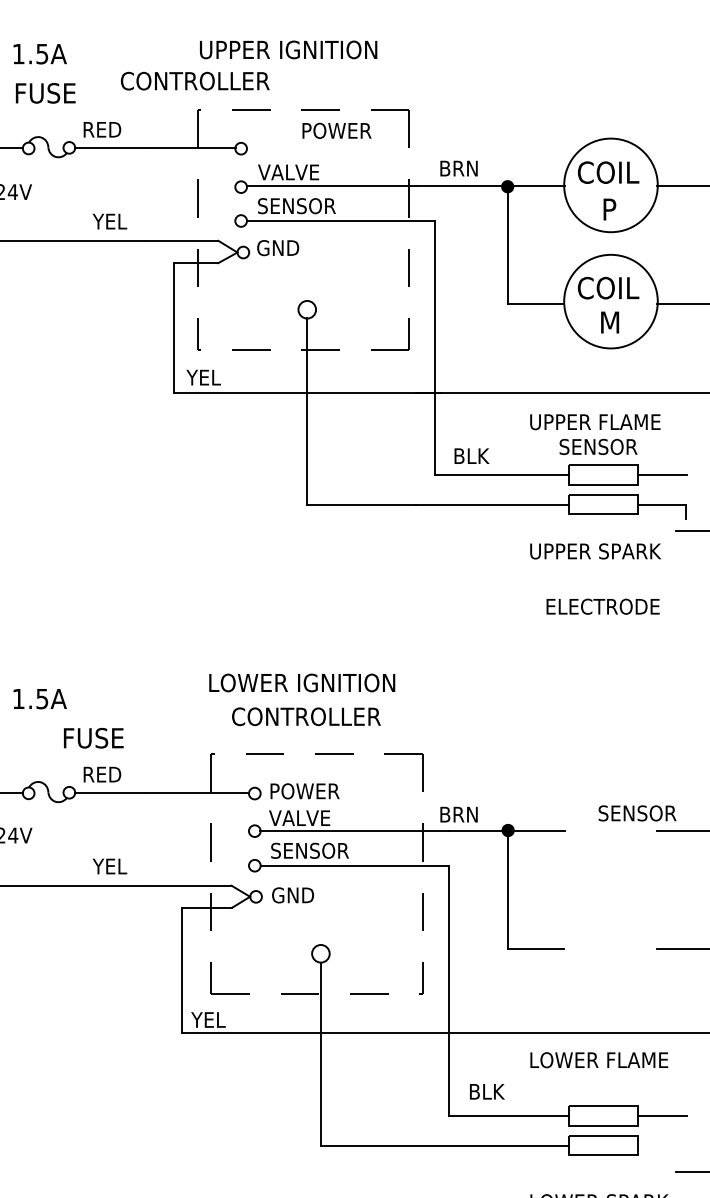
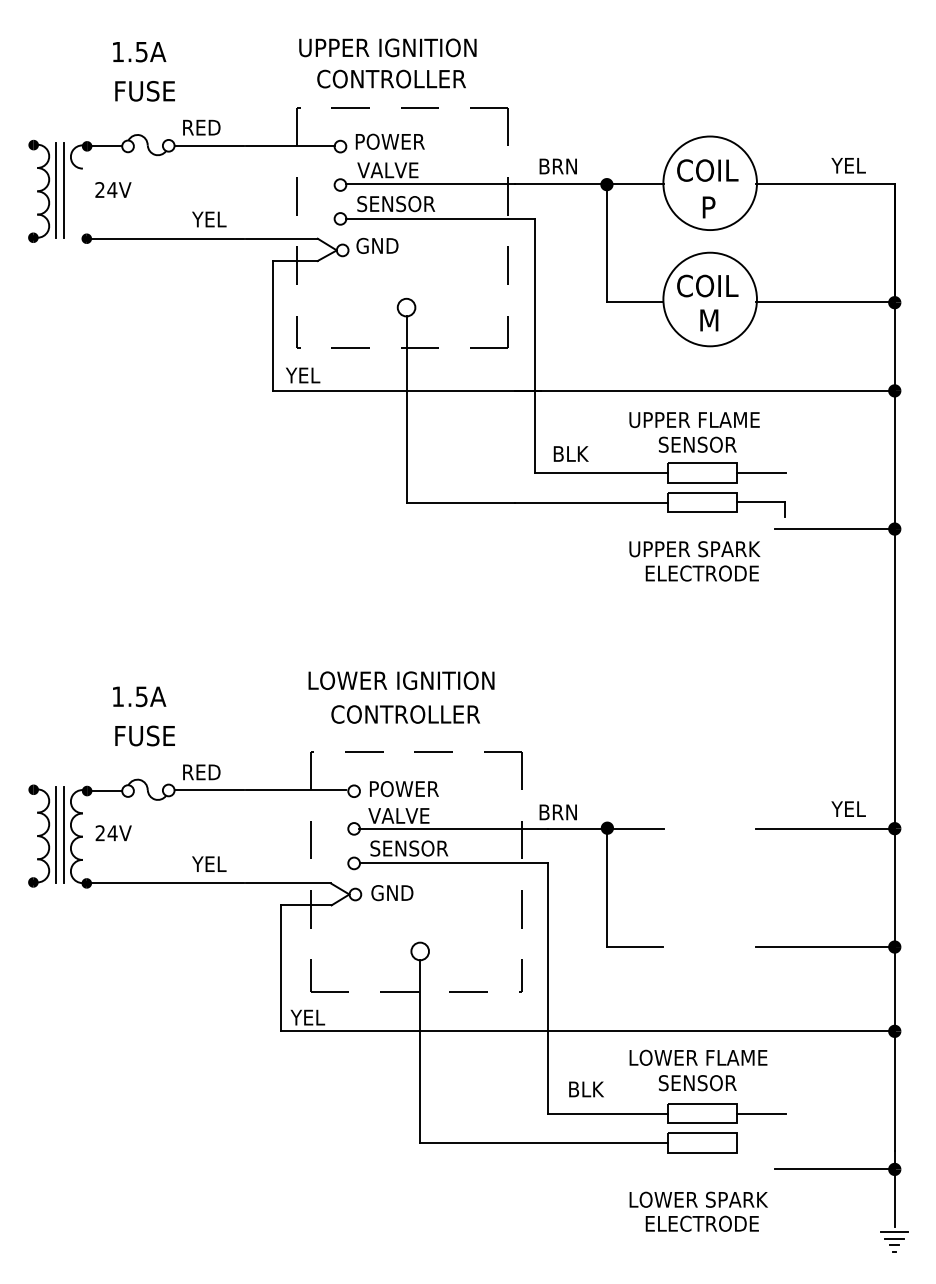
text: (195, 80) -> (391, 78), moved
text: (336, 130) -> (389, 141), moved
text: (602, 606) -> (701, 573), moved
text: (93, 737) -> (144, 735), moved
text: (637, 813) -> (697, 1083), moved

